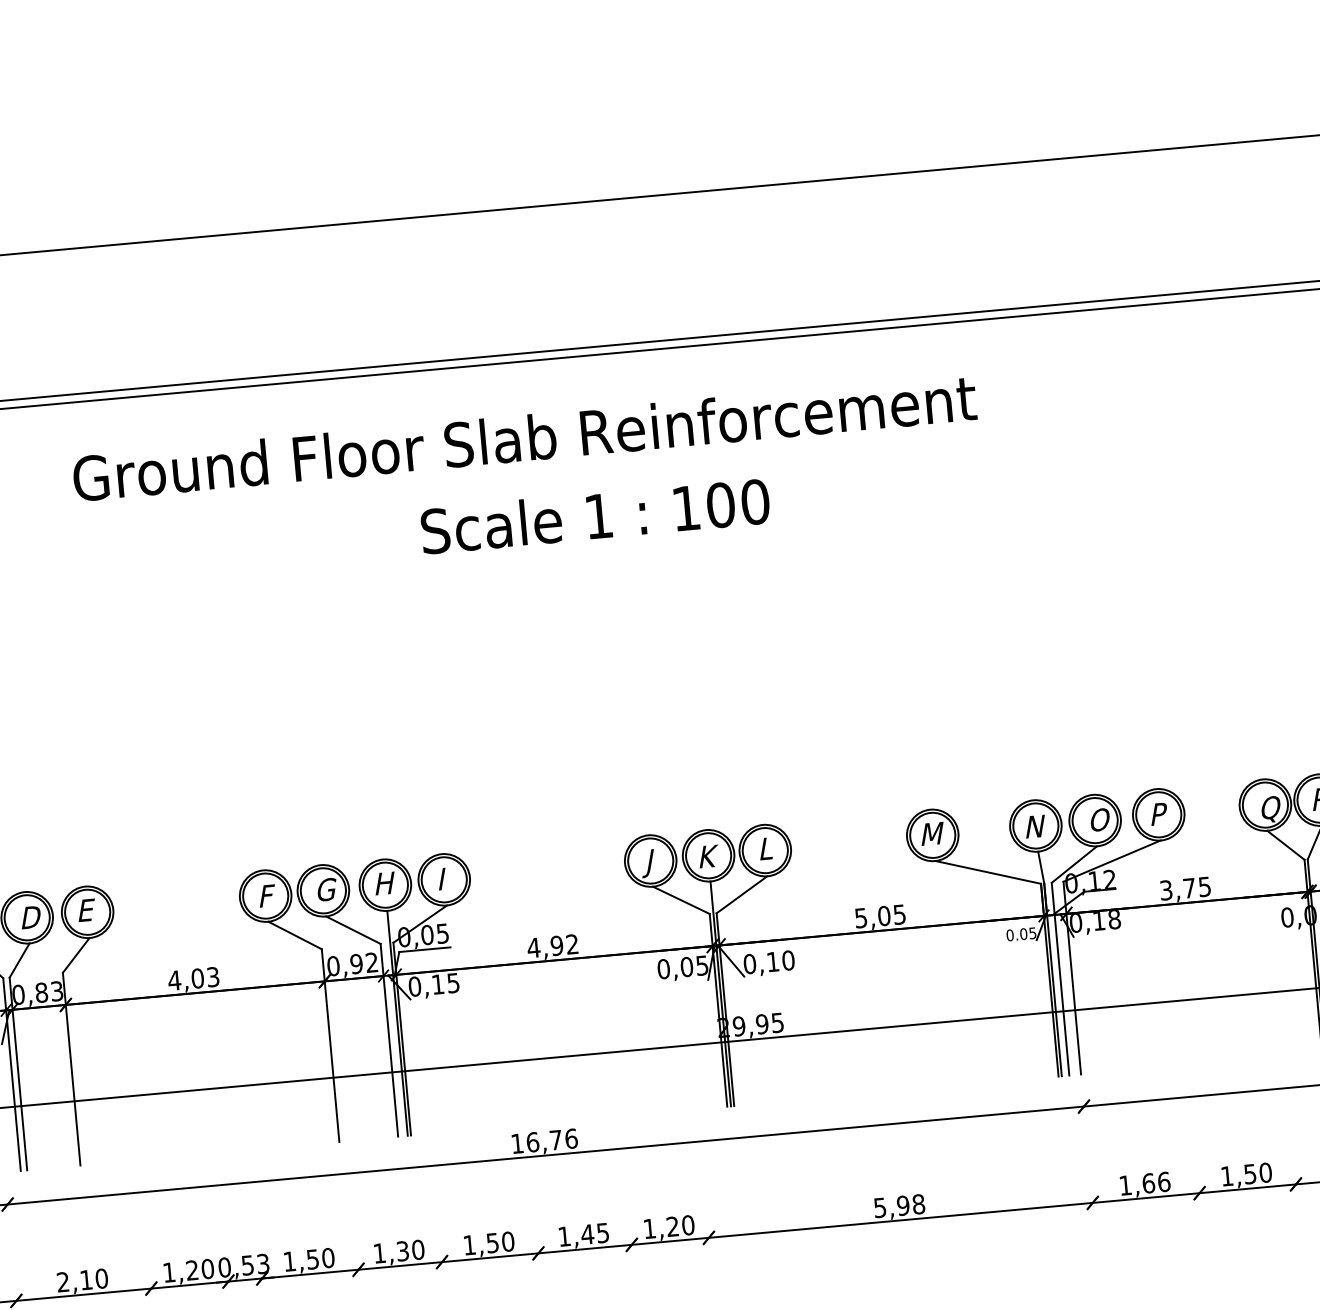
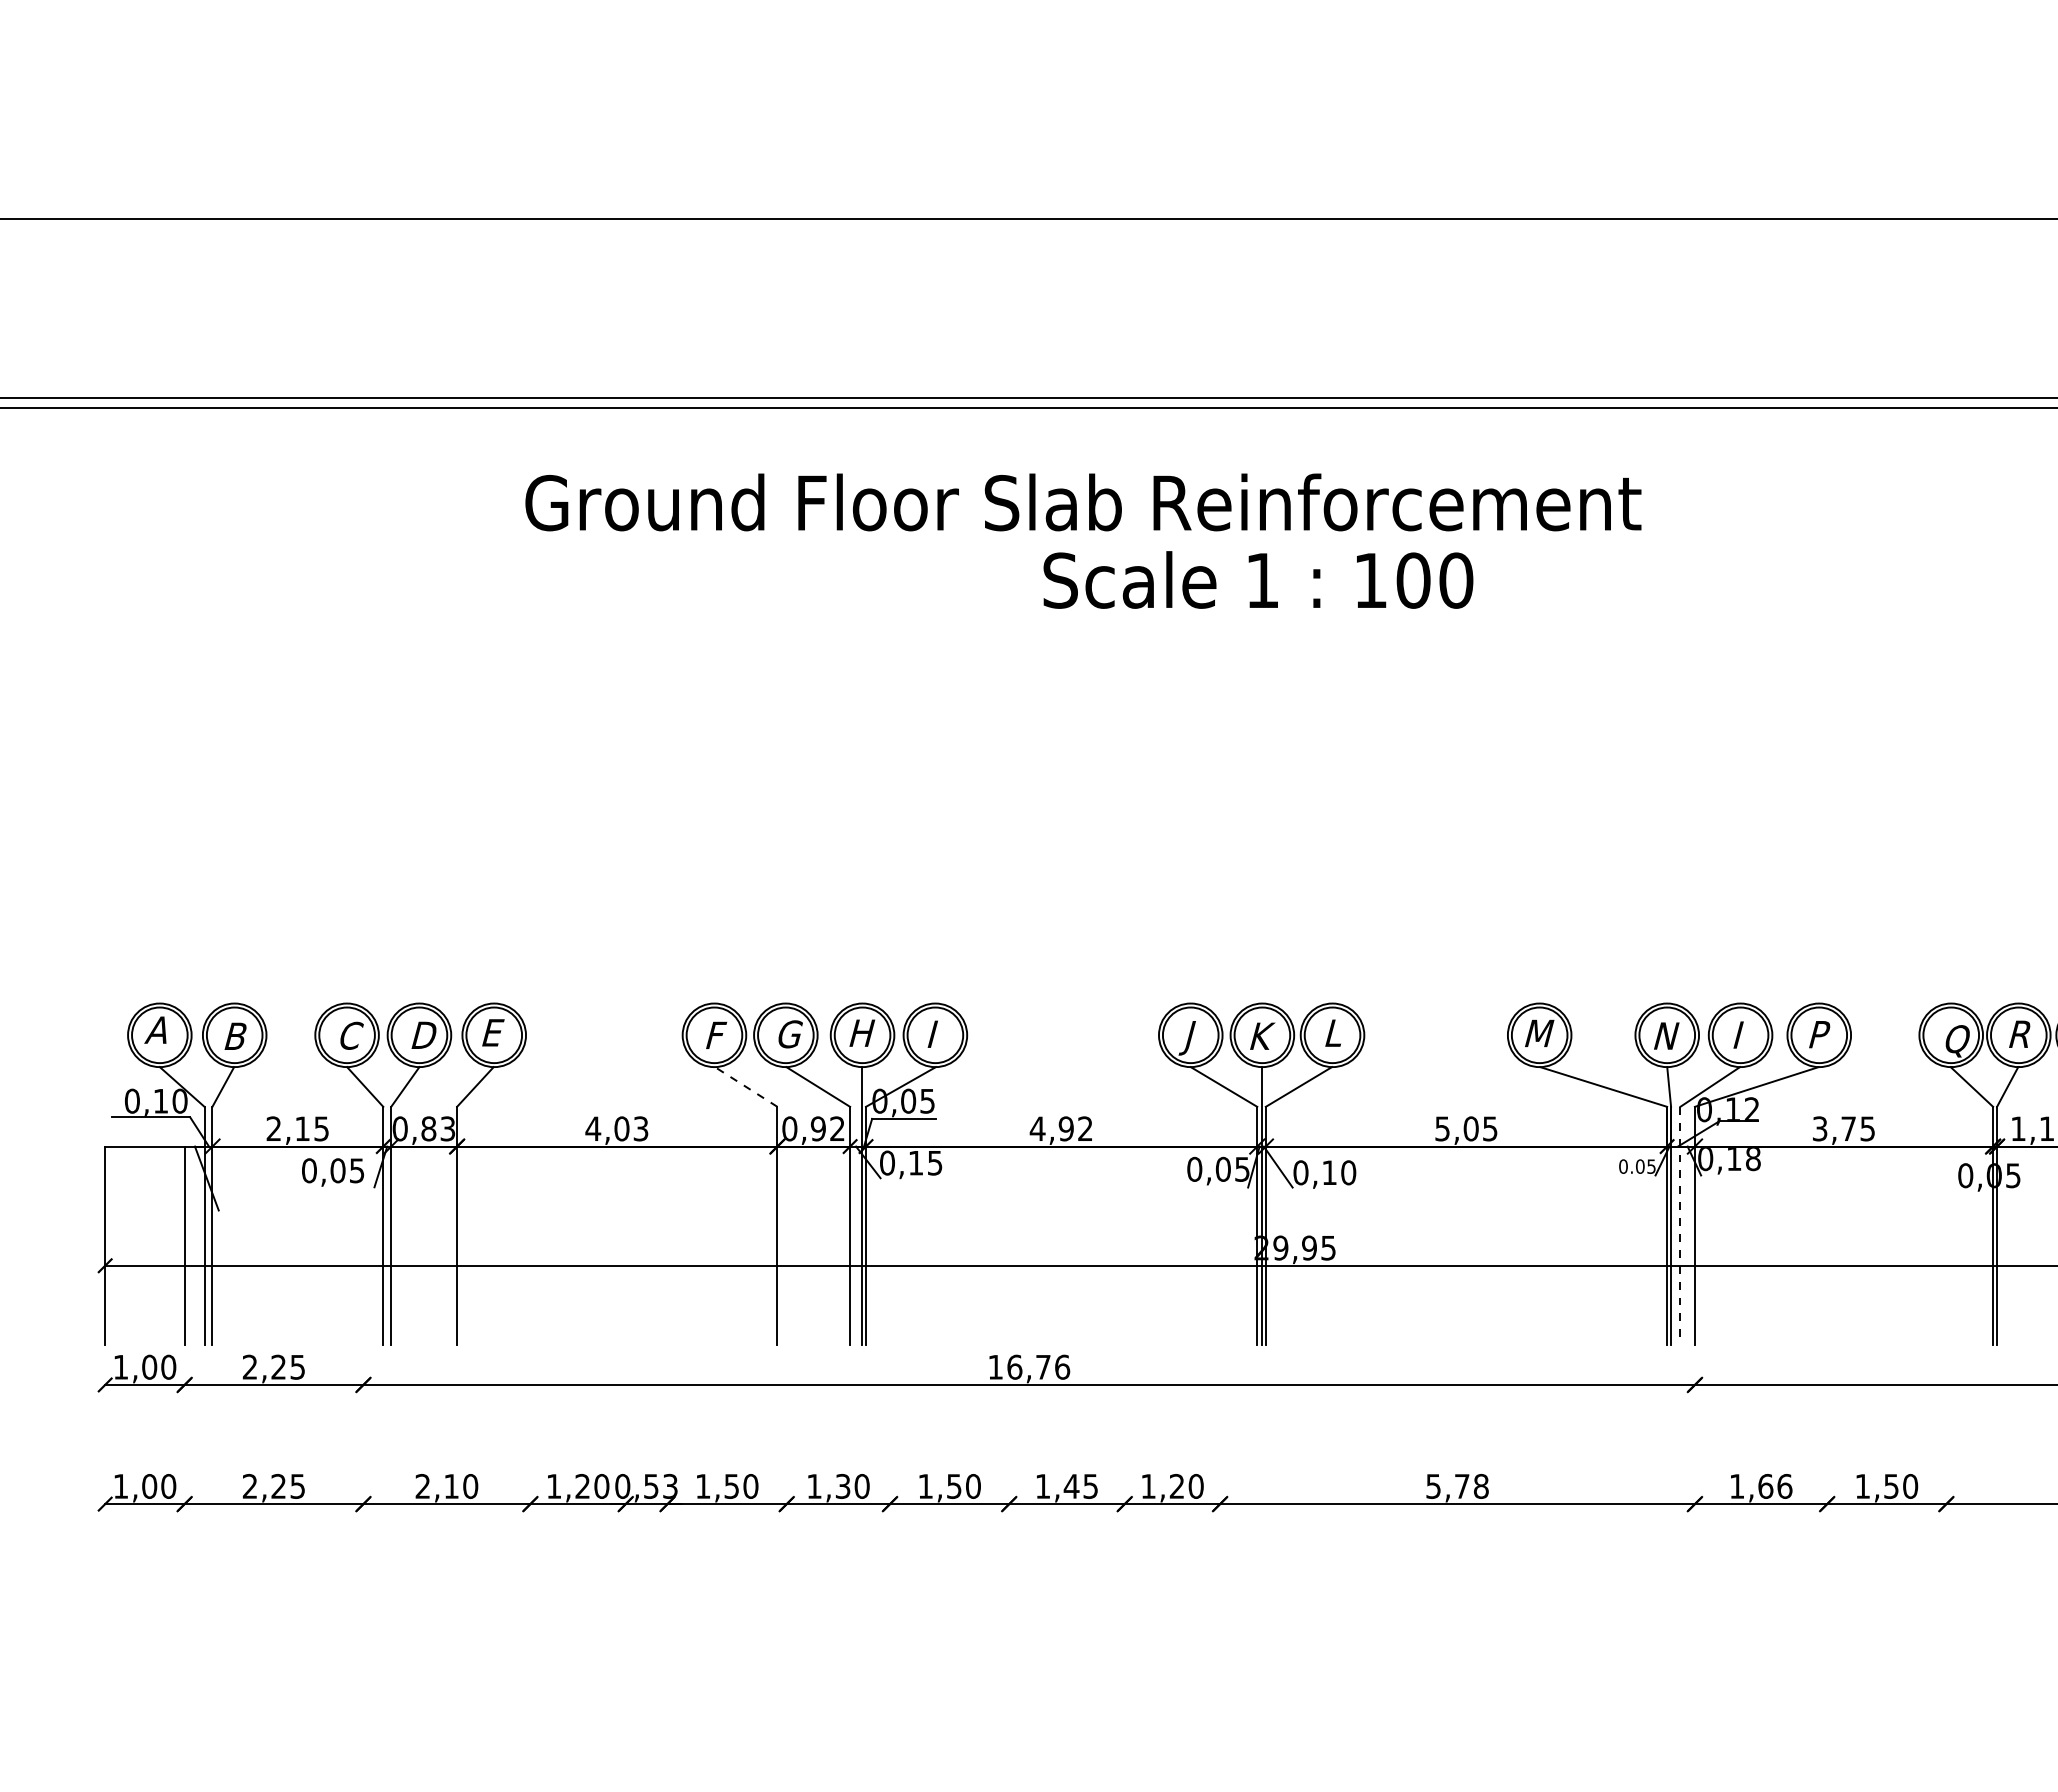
text: (595, 515) -> (1258, 579), moved
text: (1099, 820) -> (1745, 1035), O -> I
line: (295, 935) -> (746, 1086), solid -> dashed
line: (1060, 979) -> (1680, 1226), solid -> dashed
text: (902, 1205) -> (1461, 1486), 5,98 -> 5,78

